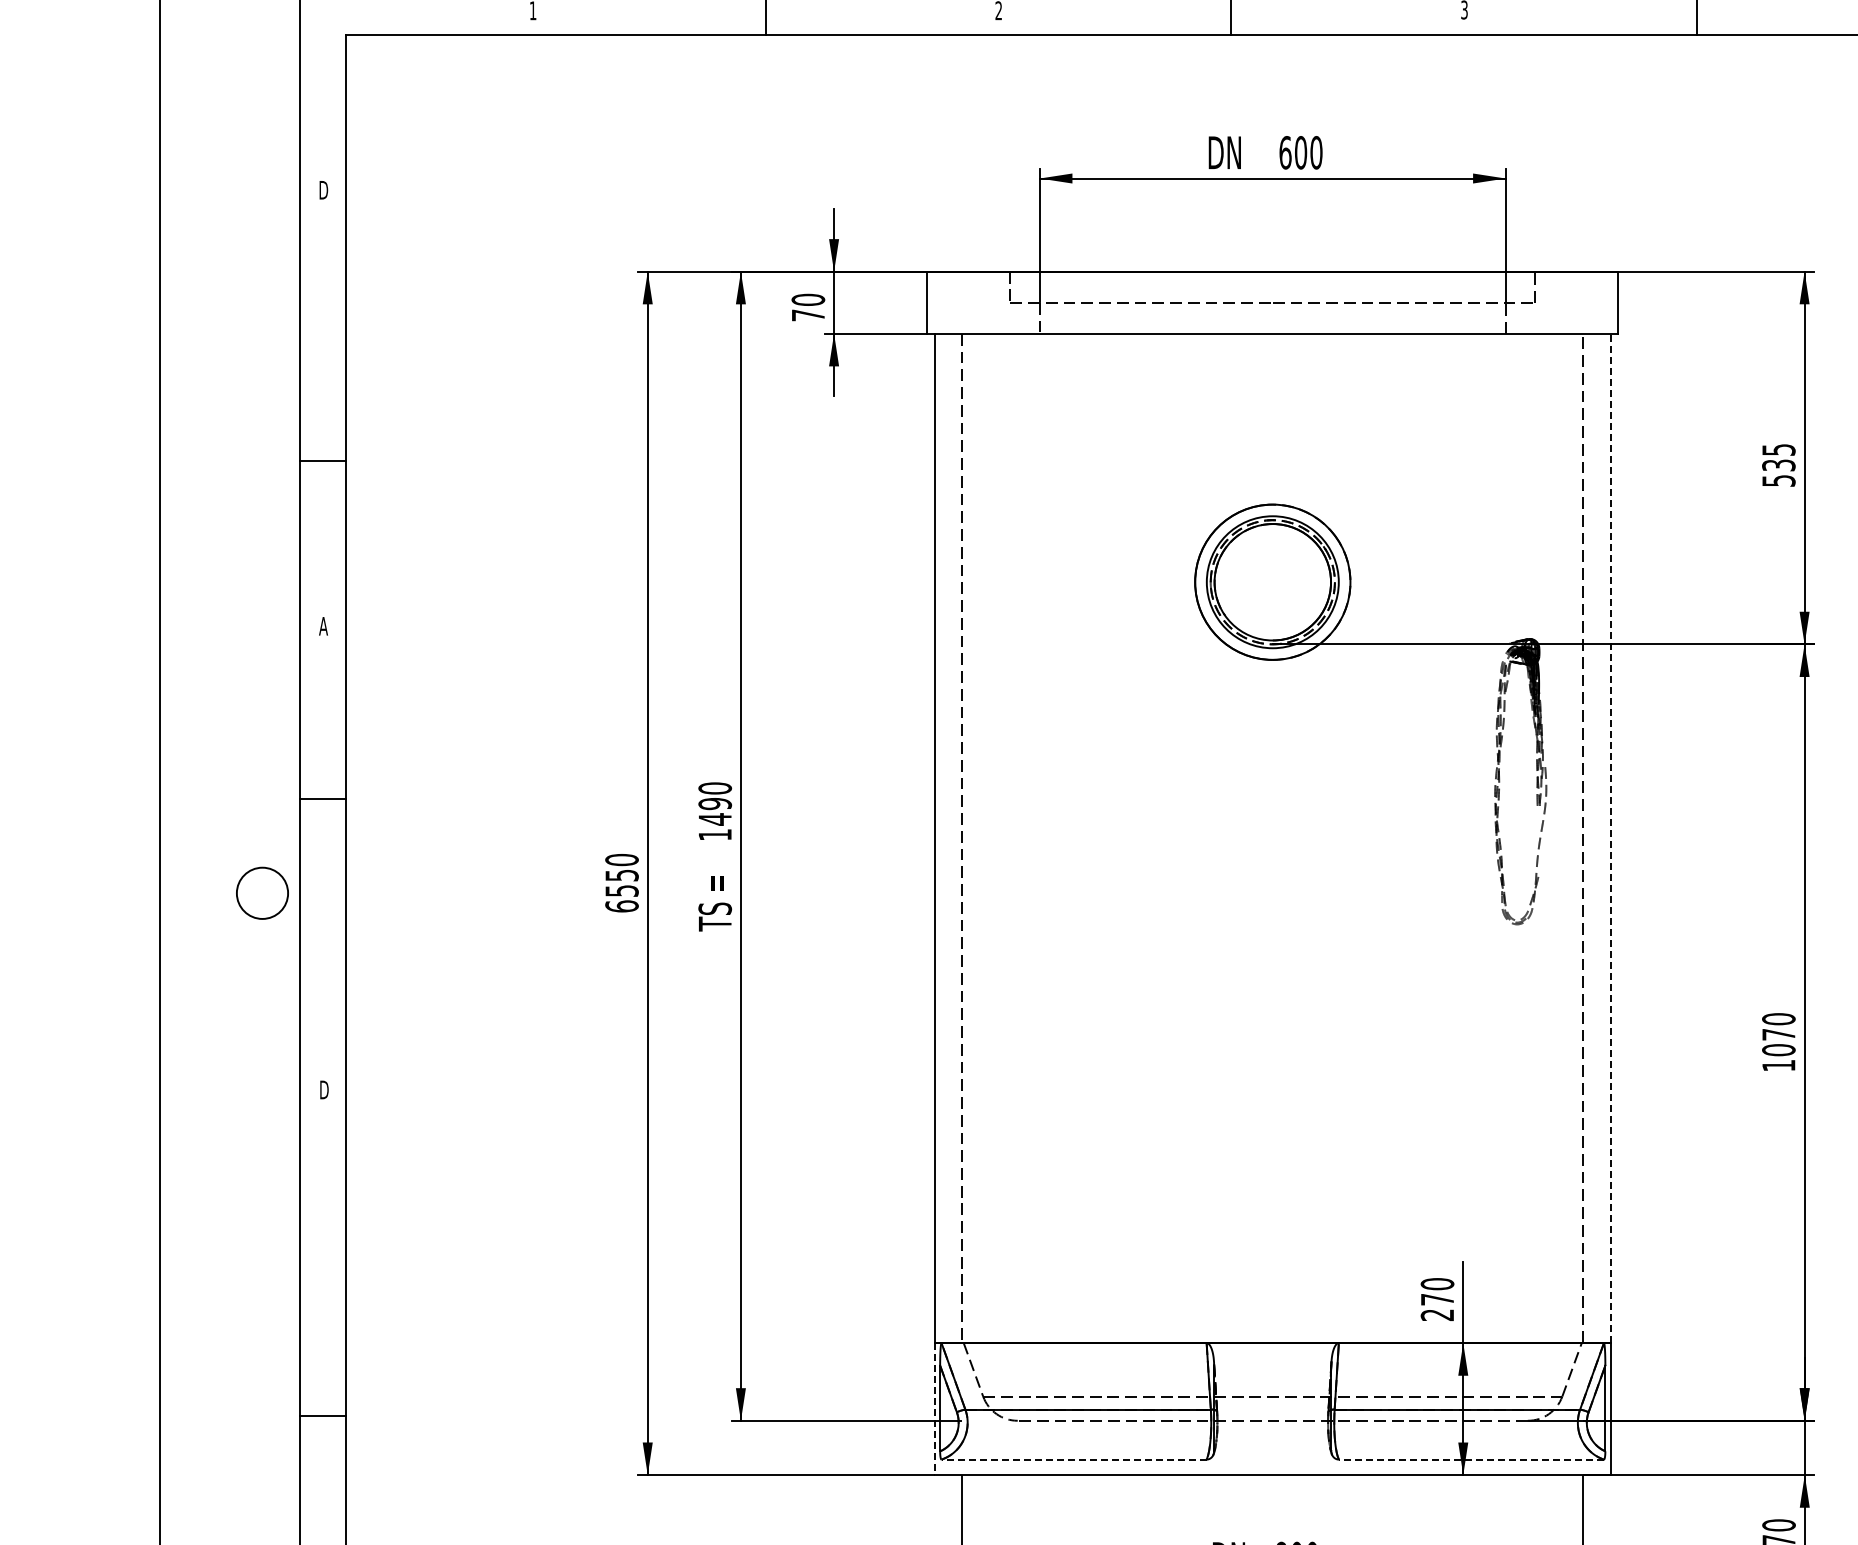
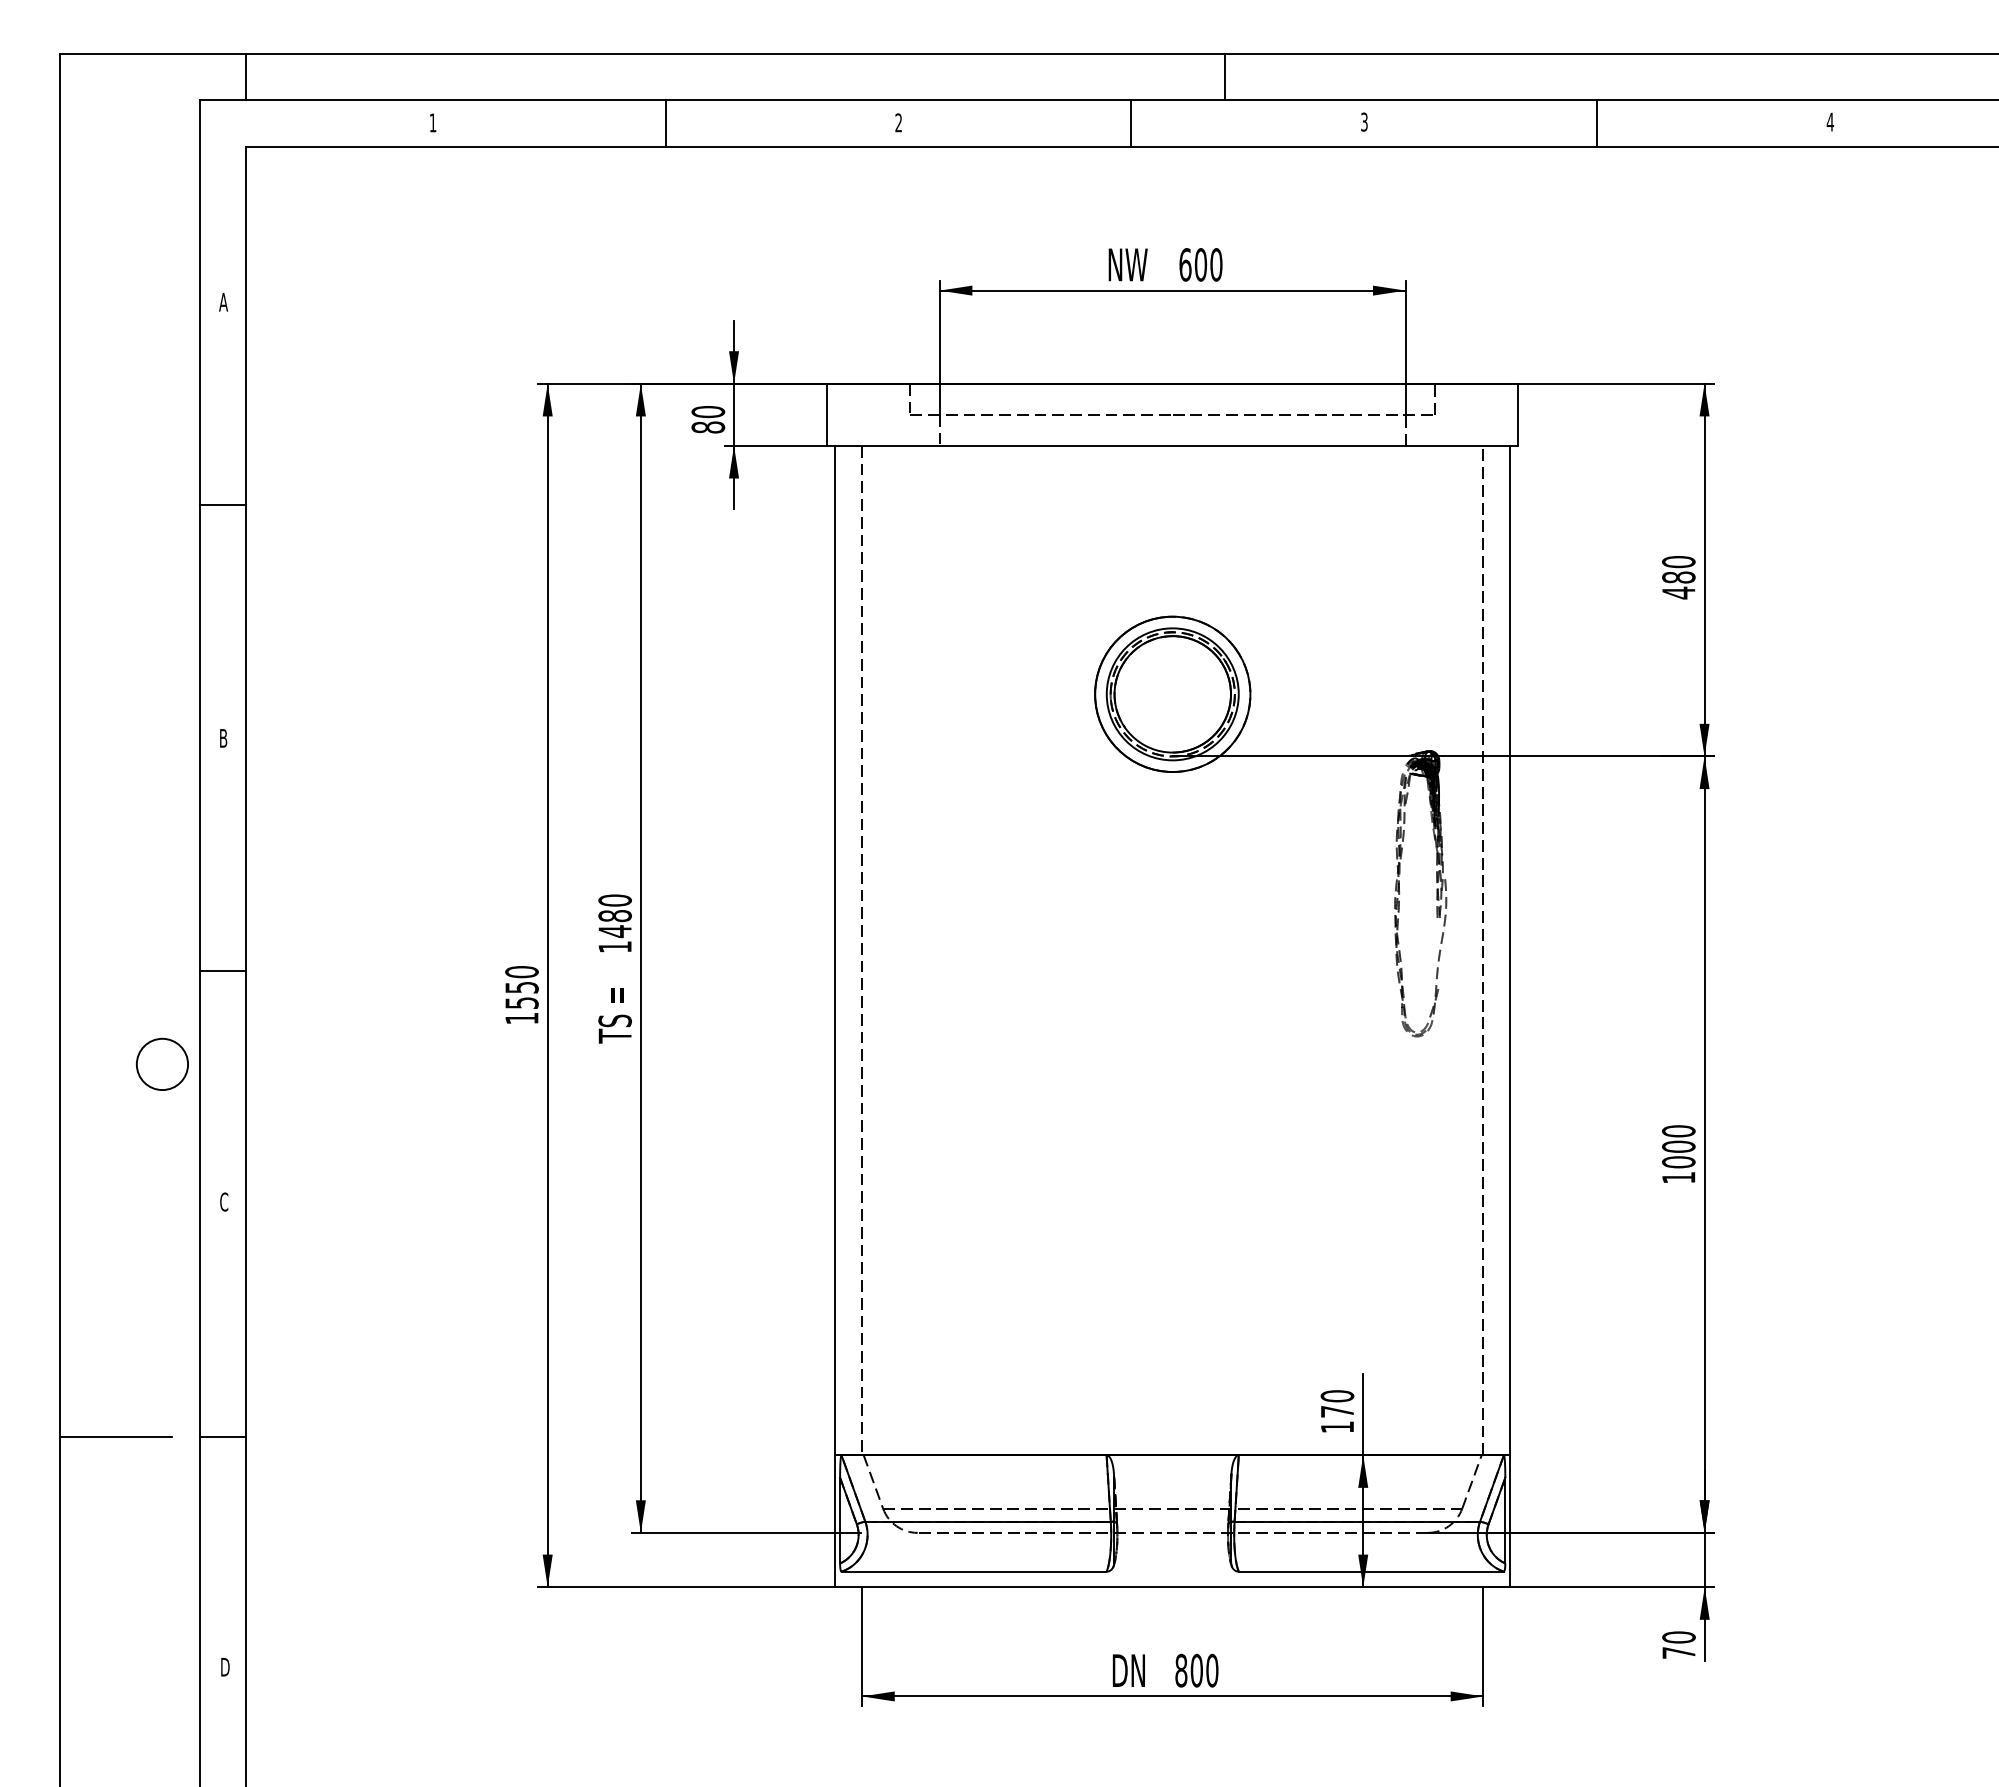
text: (1229, 152) -> (1129, 264), DN -> NW
text: (323, 190) -> (223, 302), D -> A
text: (808, 315) -> (708, 427), 70 -> 80
line: (322, 461) -> (222, 505), moved
text: (1778, 465) -> (1678, 577), 535 -> 480
text: (323, 626) -> (223, 738), A -> B
line: (322, 799) -> (222, 971), moved
text: (714, 804) -> (614, 916), 1490 -> 1480
line: (1610, 838) -> (1510, 950), dashed -> solid
circle: (261, 892) -> (161, 1063), moved
text: (621, 906) -> (521, 1018), 6550 -> 1550
text: (1778, 1034) -> (1678, 1146), 1070 -> 1000
text: (324, 1089) -> (224, 1201), D -> C
text: (1436, 1315) -> (1336, 1427), 270 -> 170
line: (215, 1325) -> (115, 1437), added
line: (934, 1409) -> (834, 1521), dashed -> solid
line: (322, 1416) -> (222, 1437), moved
line: (1073, 1459) -> (973, 1571), dashed -> solid
line: (1470, 1459) -> (1370, 1571), dashed -> solid

